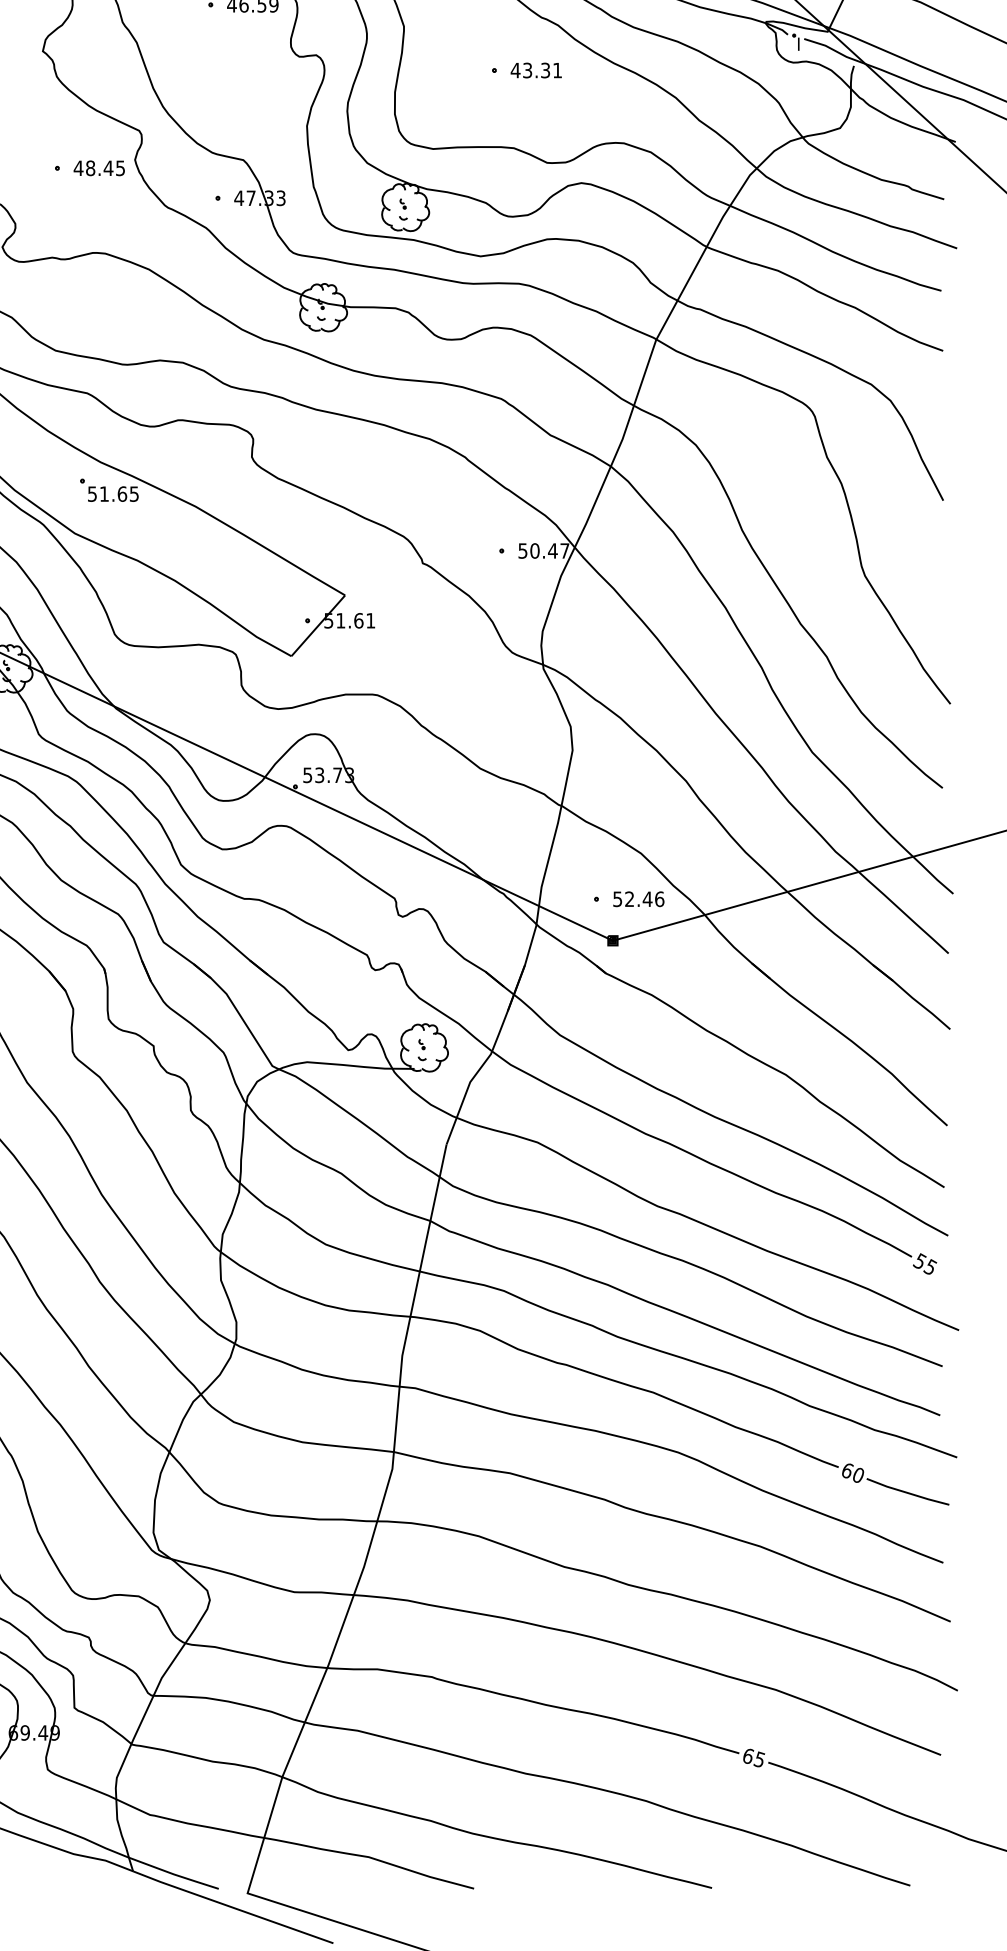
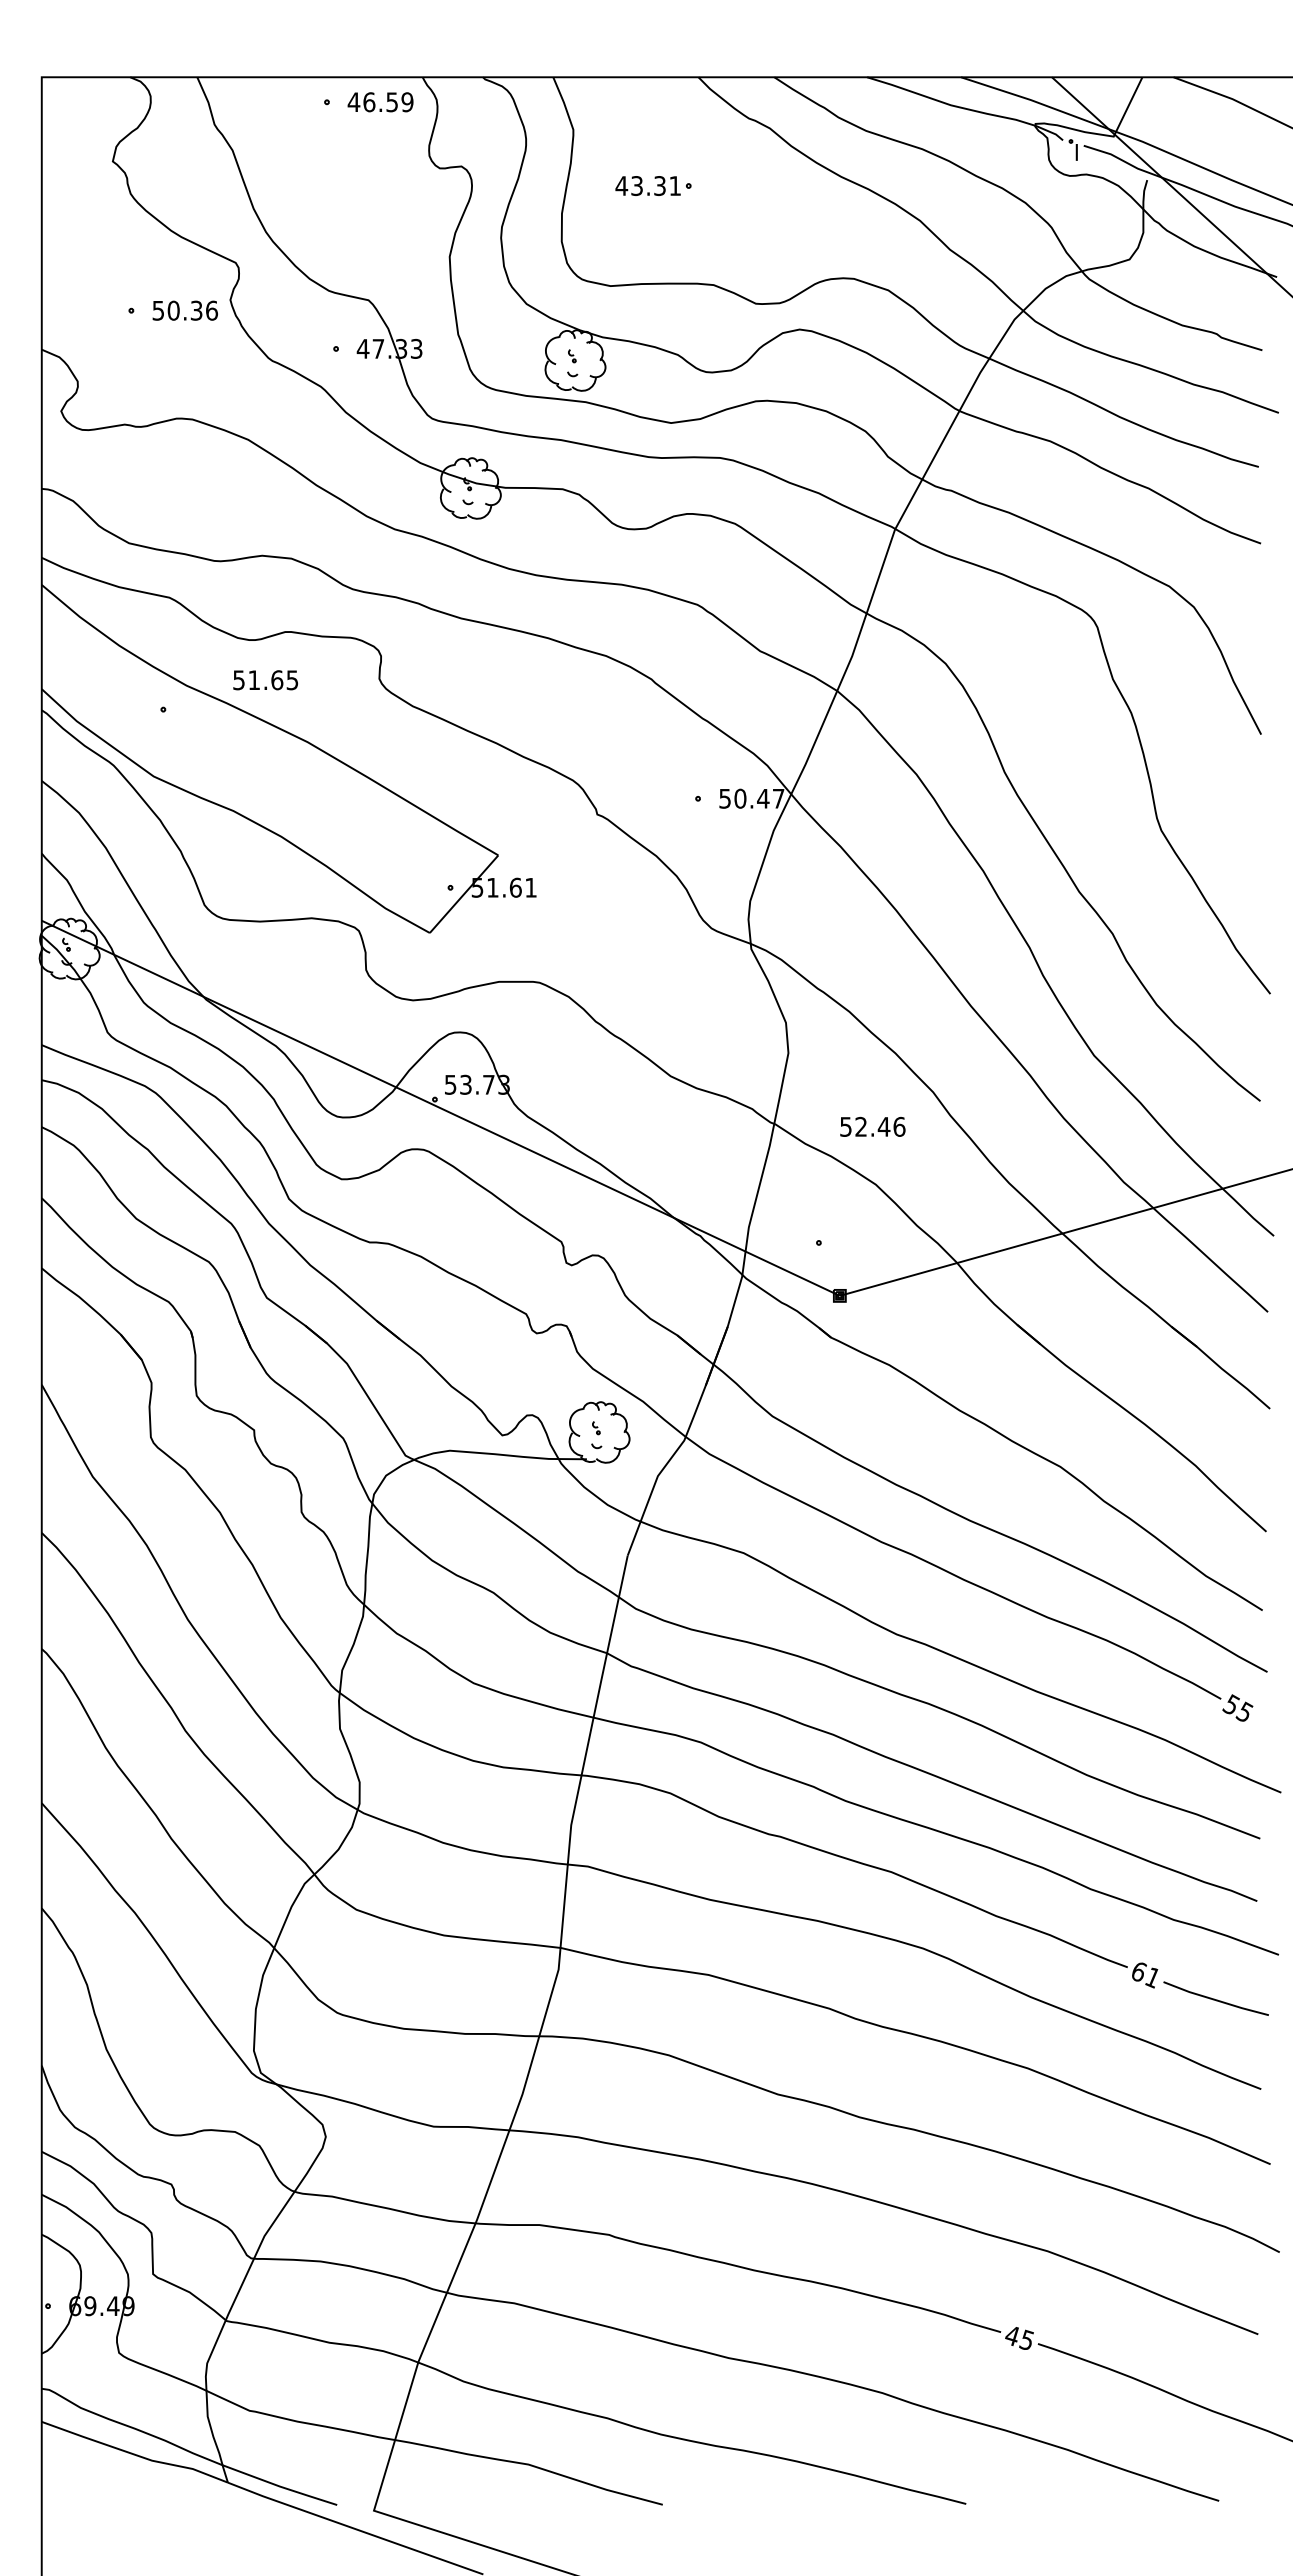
text: (535, 70) -> (647, 185), moved
text: (99, 168) -> (185, 310), 48.45 -> 50.36
text: (113, 494) -> (265, 680), moved
text: (638, 898) -> (872, 1126), moved
text: (858, 1475) -> (1152, 1977), 60 -> 61
text: (748, 1756) -> (1012, 2336), 65 -> 45

